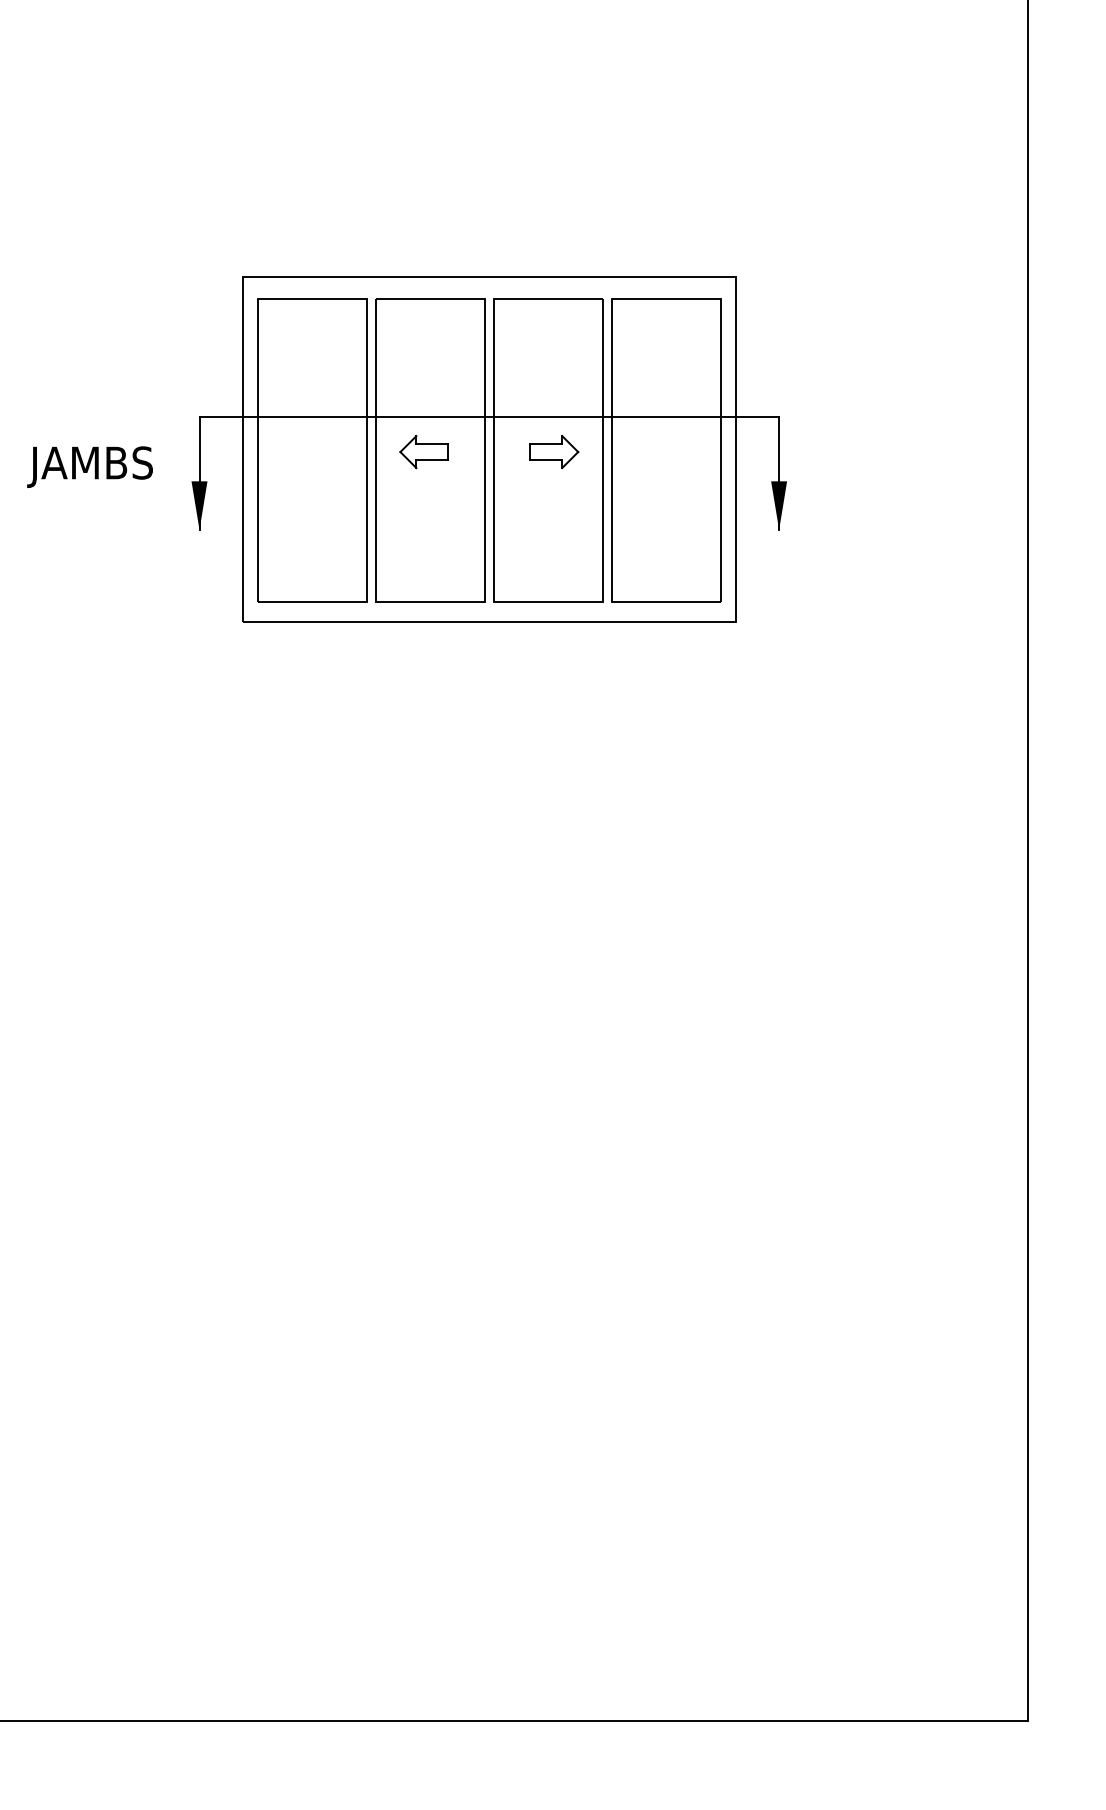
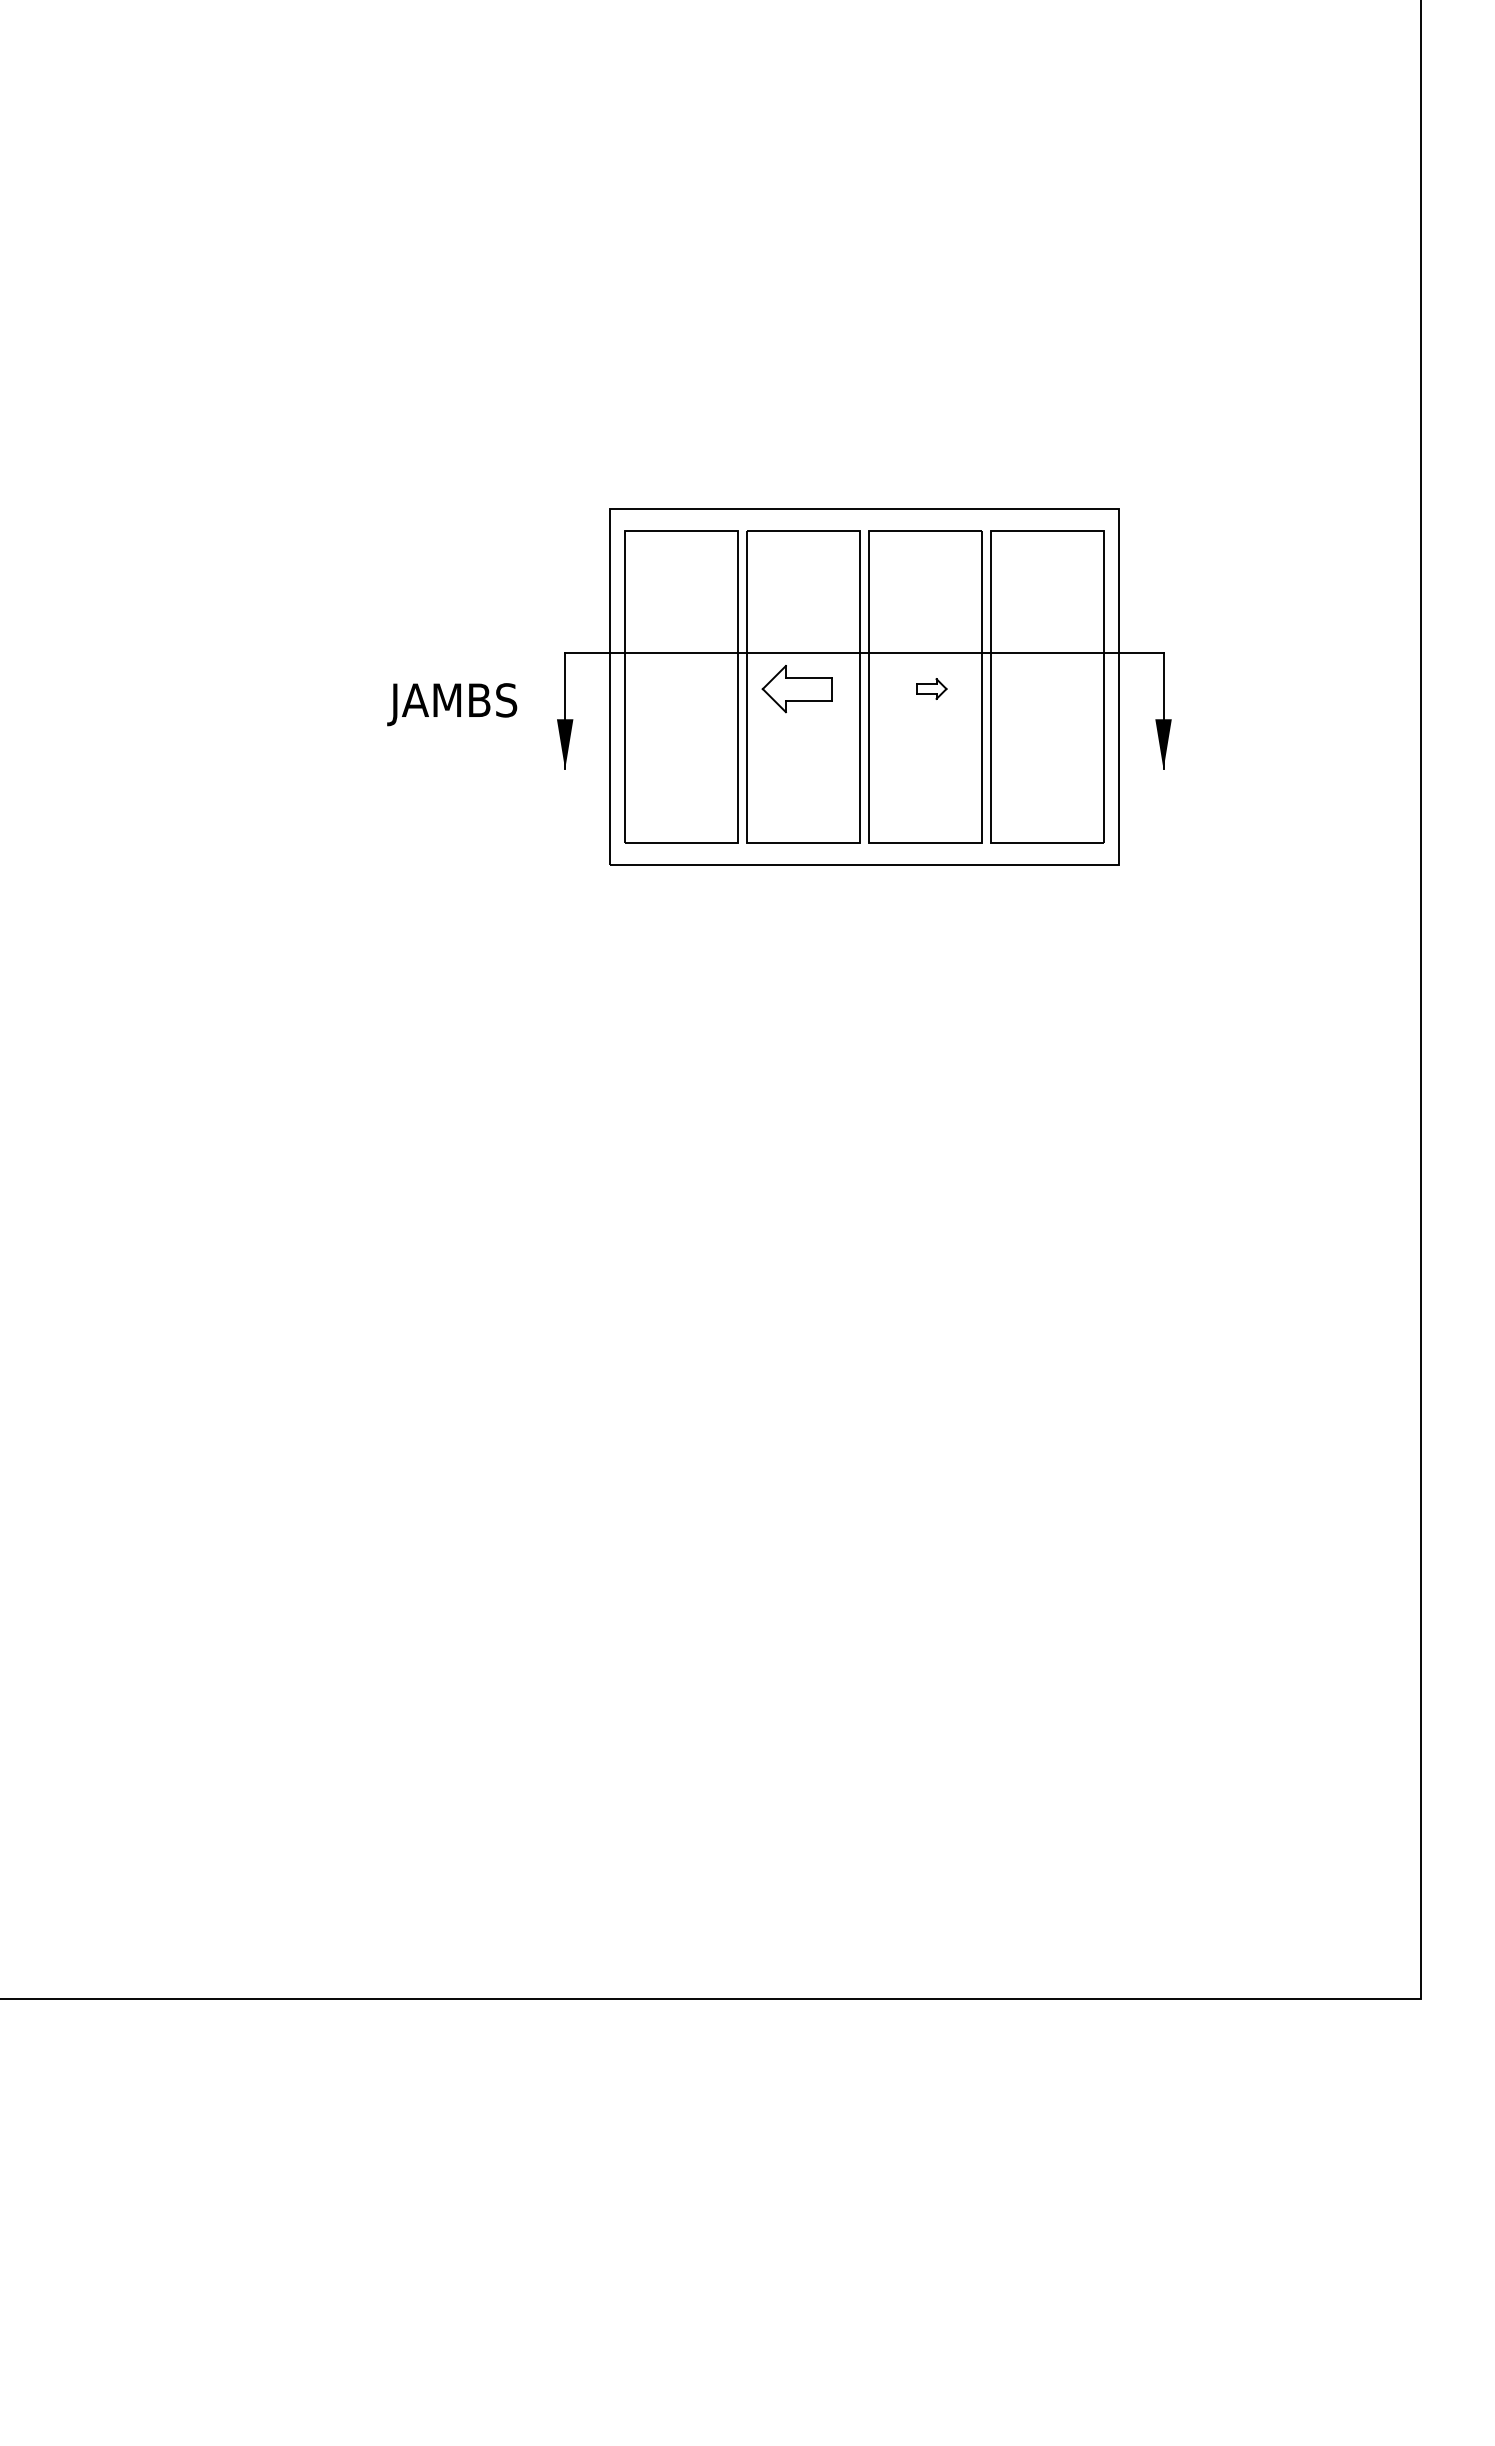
part: (423, 451) -> (796, 688), size x1.4
part: (554, 451) -> (931, 688), size x0.6

